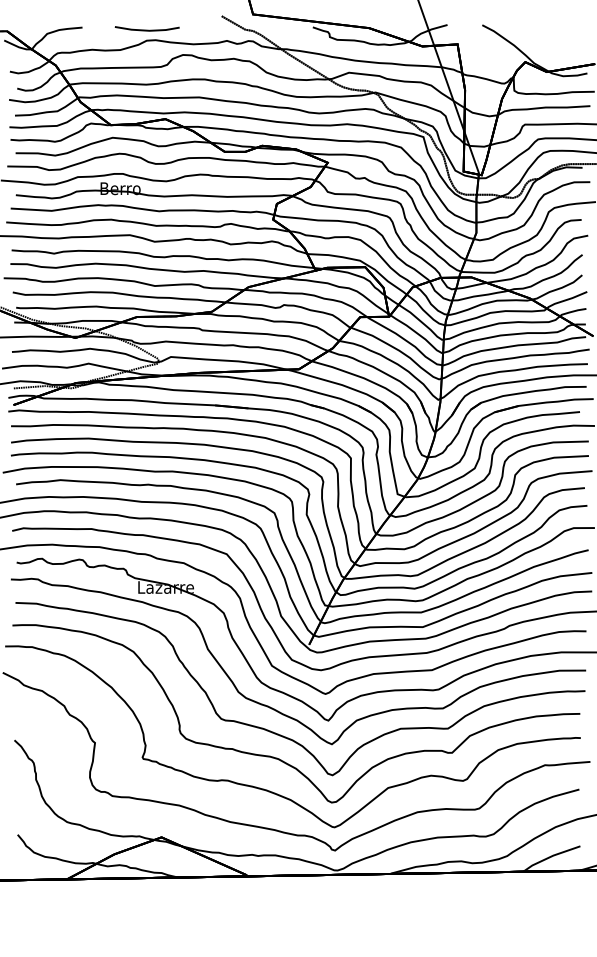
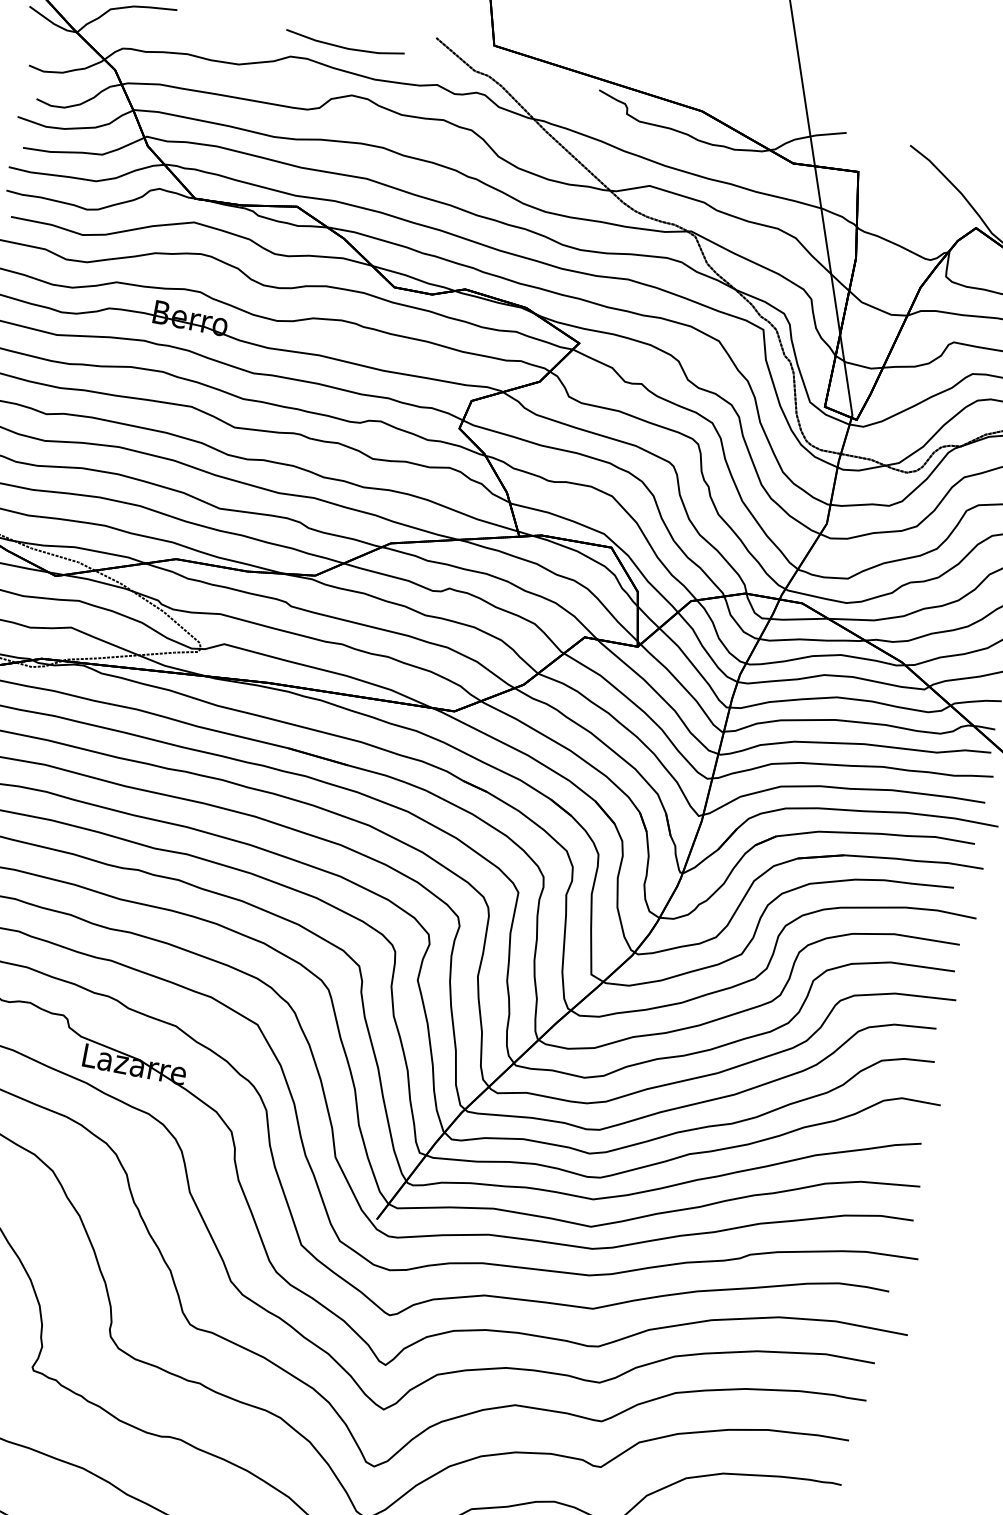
line: (146, 29) -> (343, 45), moved

